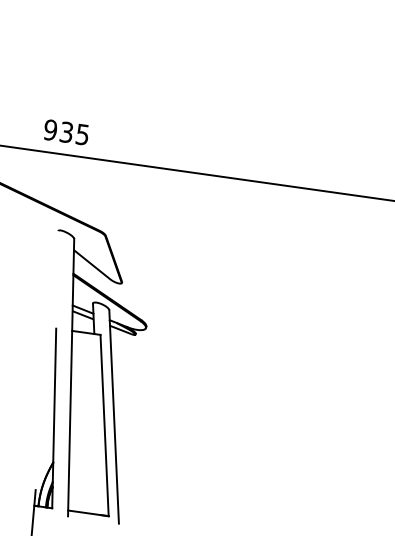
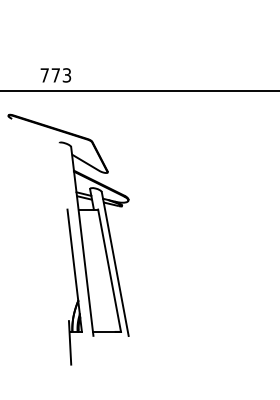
text: (66, 132) -> (55, 75), 935 -> 773

